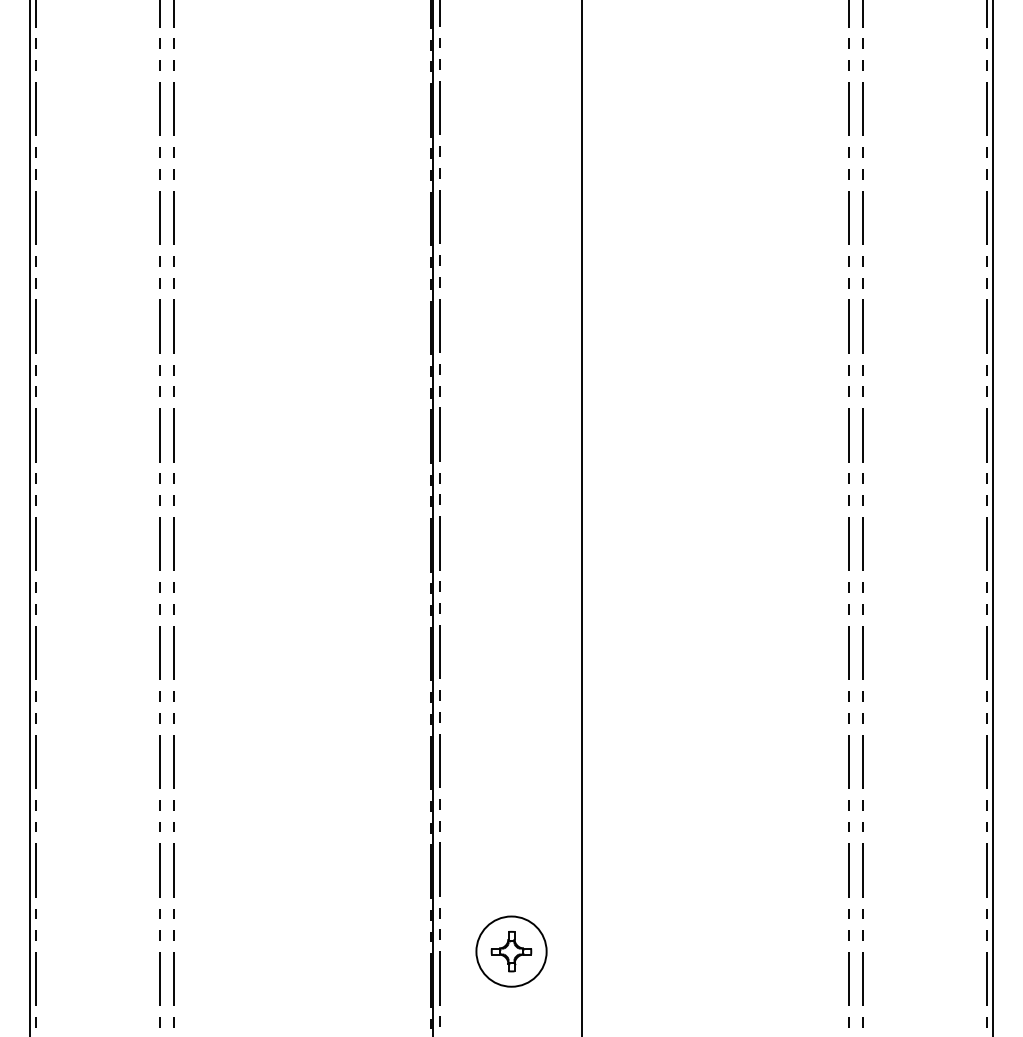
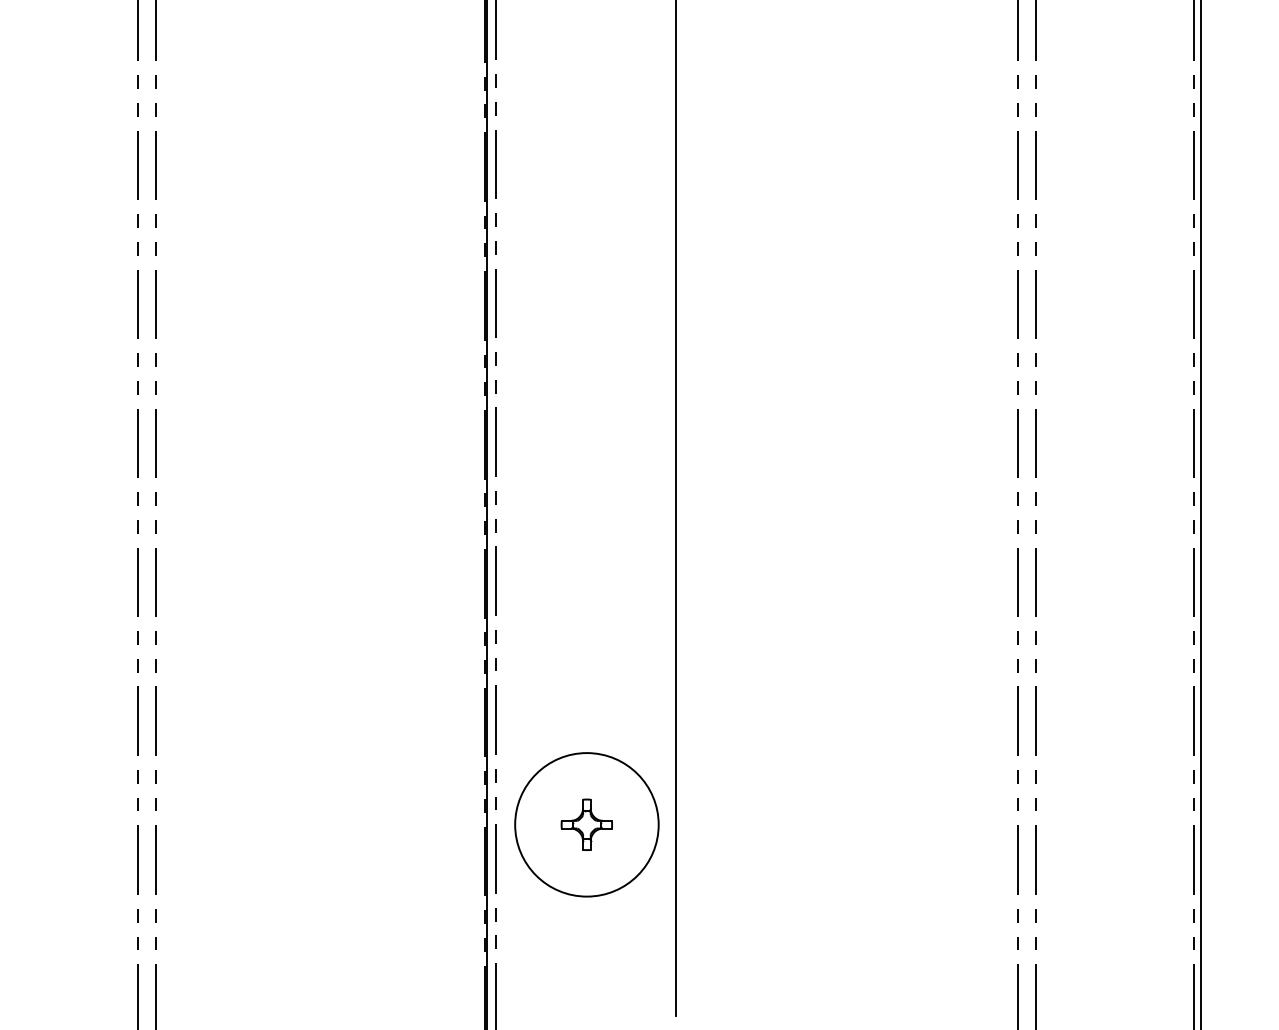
circle: (511, 951) -> (586, 824), size x1.6

